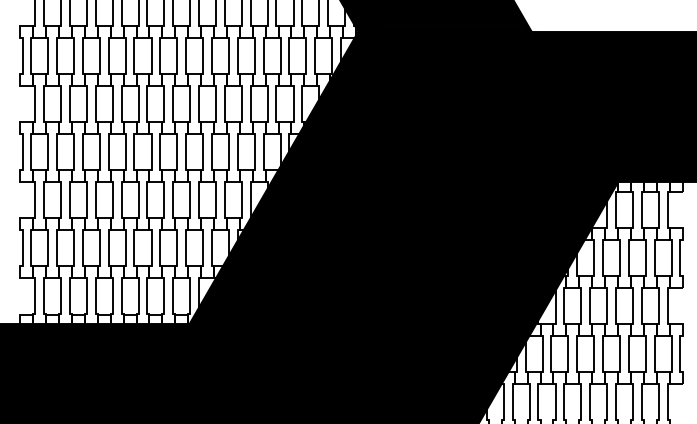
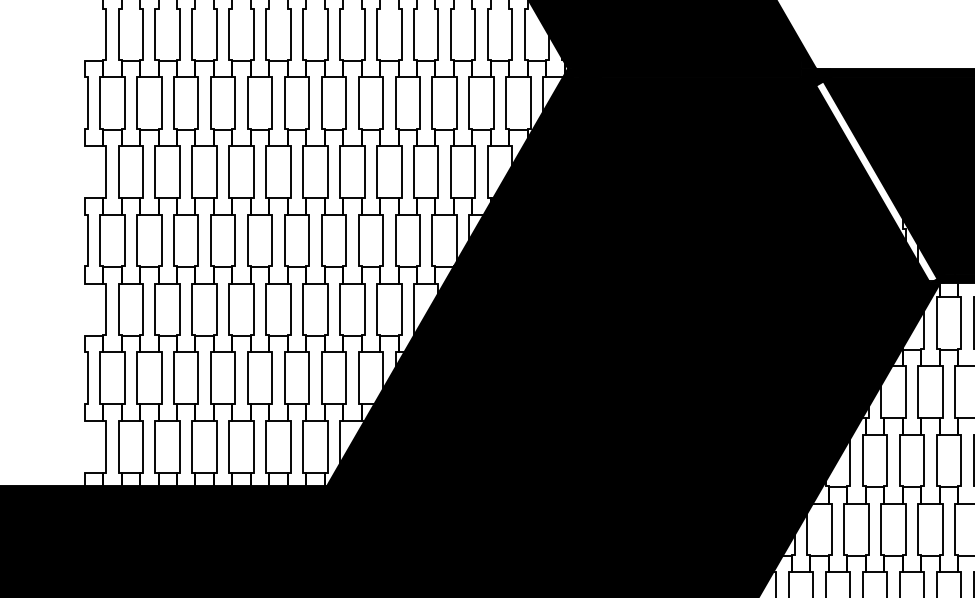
fill: (573, 110) -> (875, 181), removed

